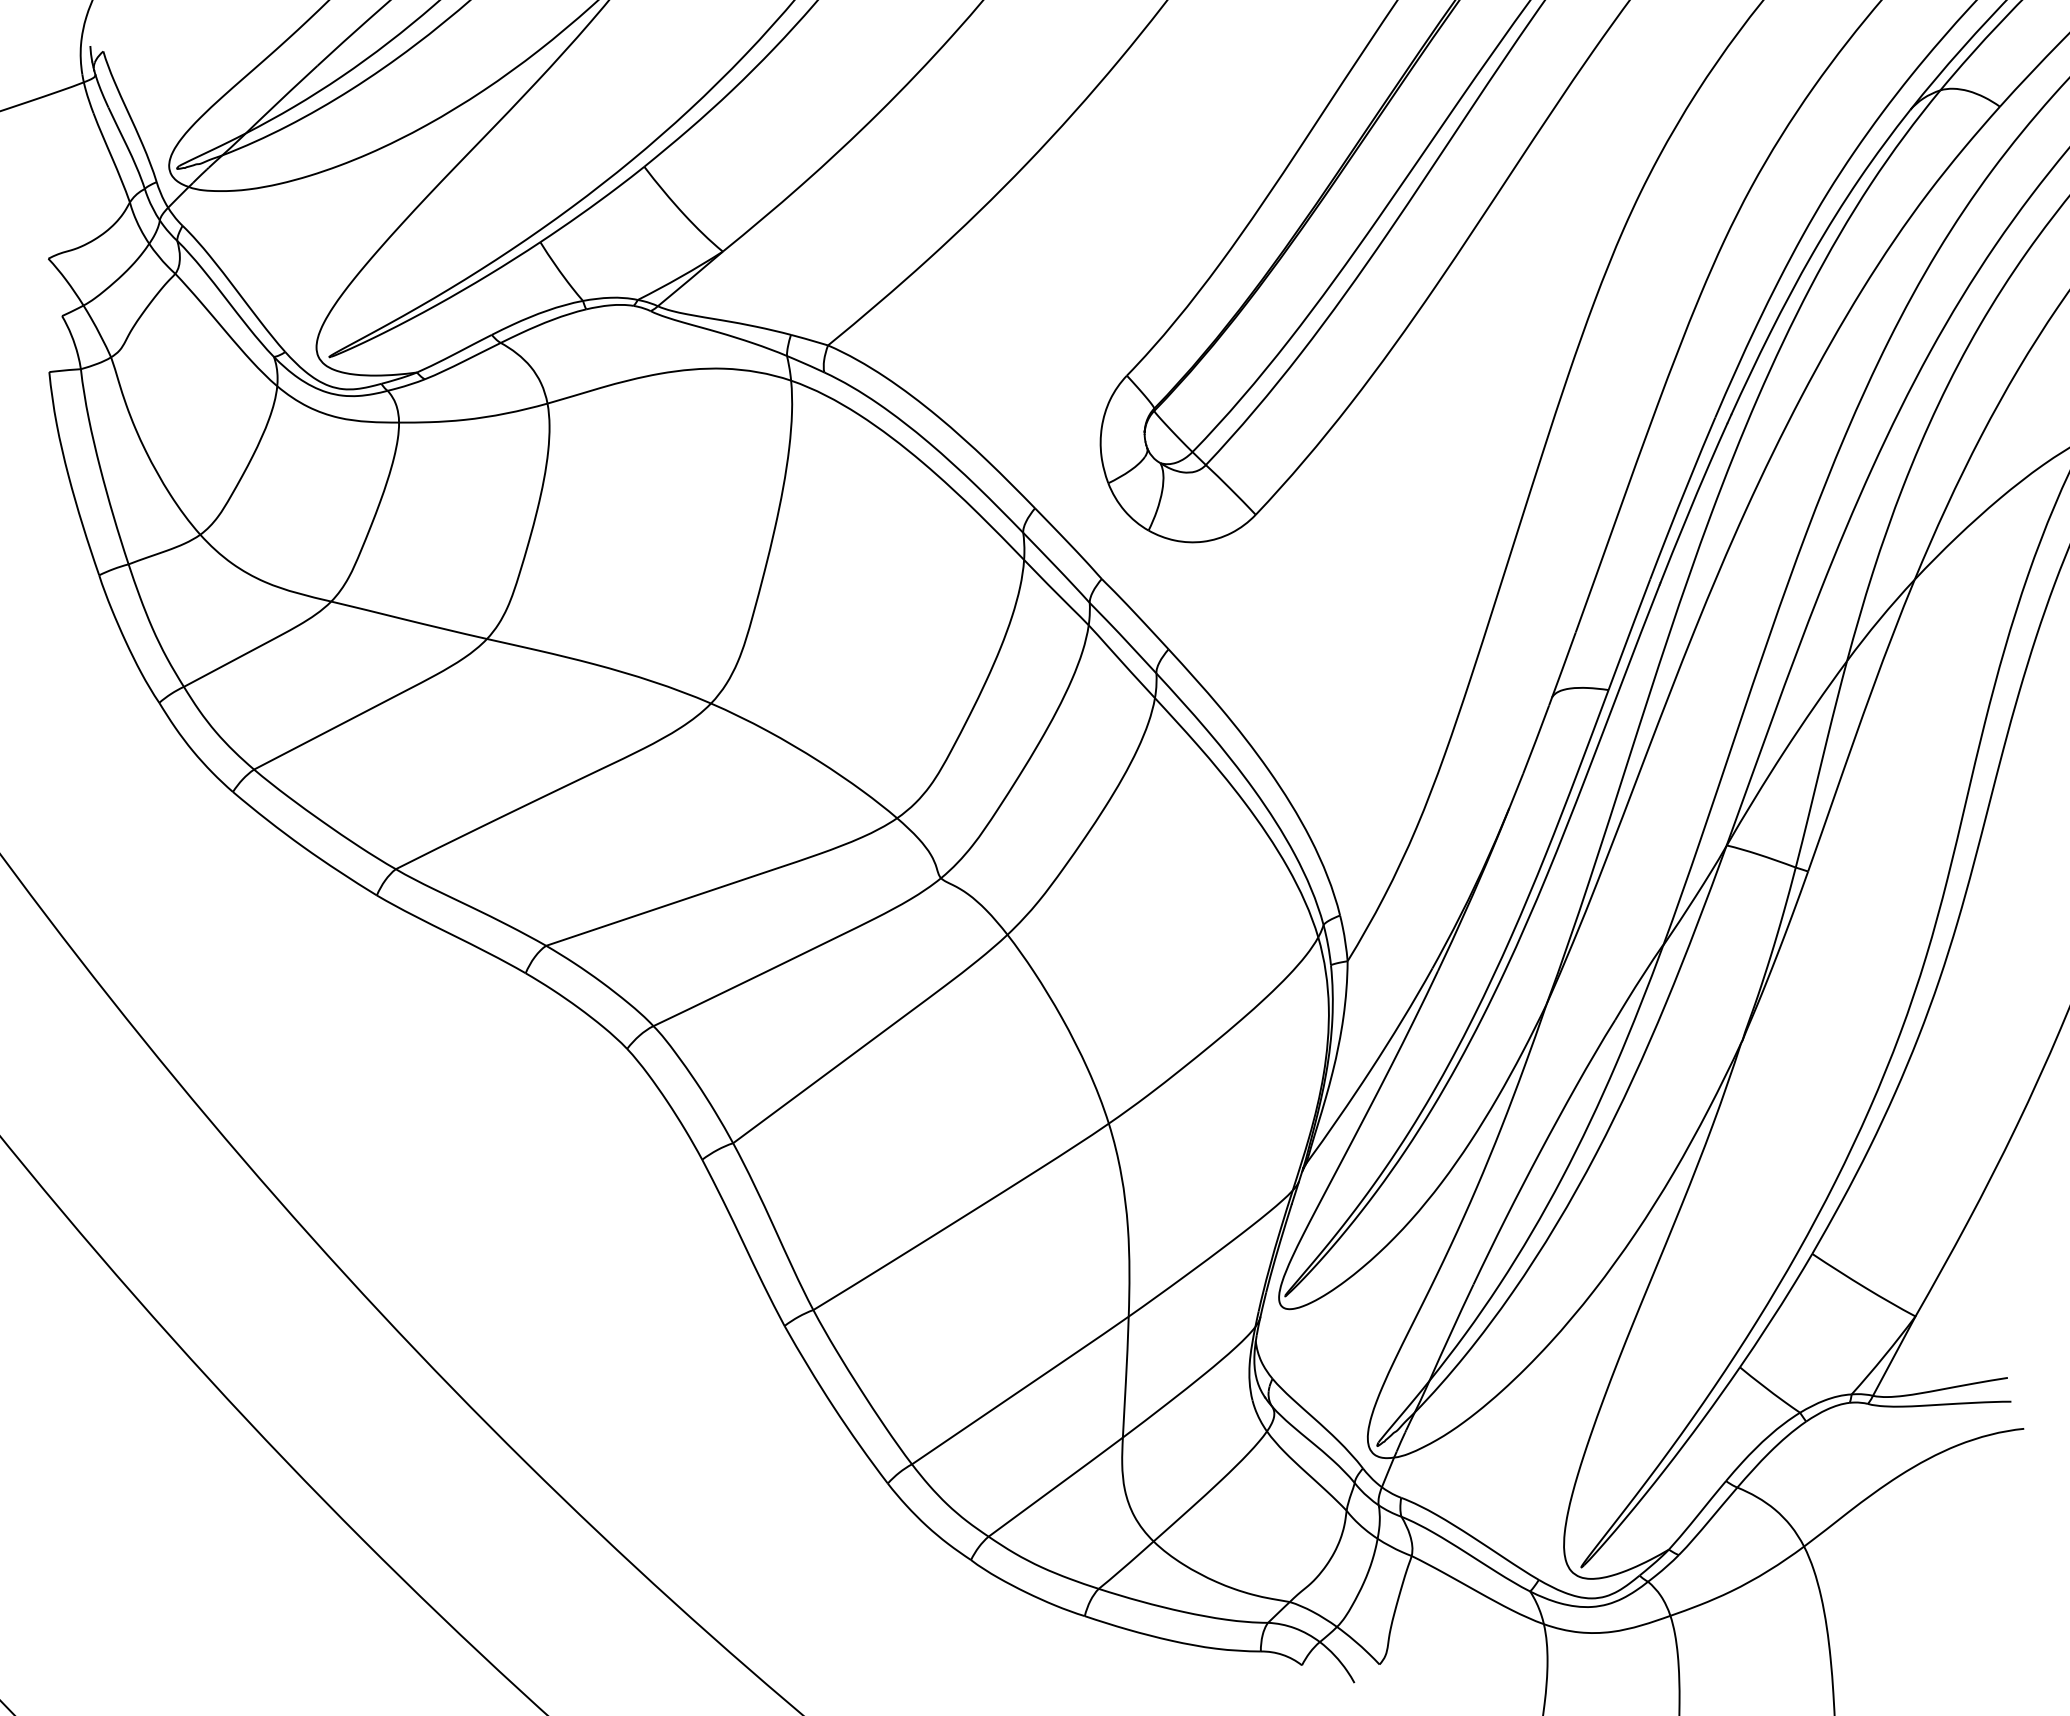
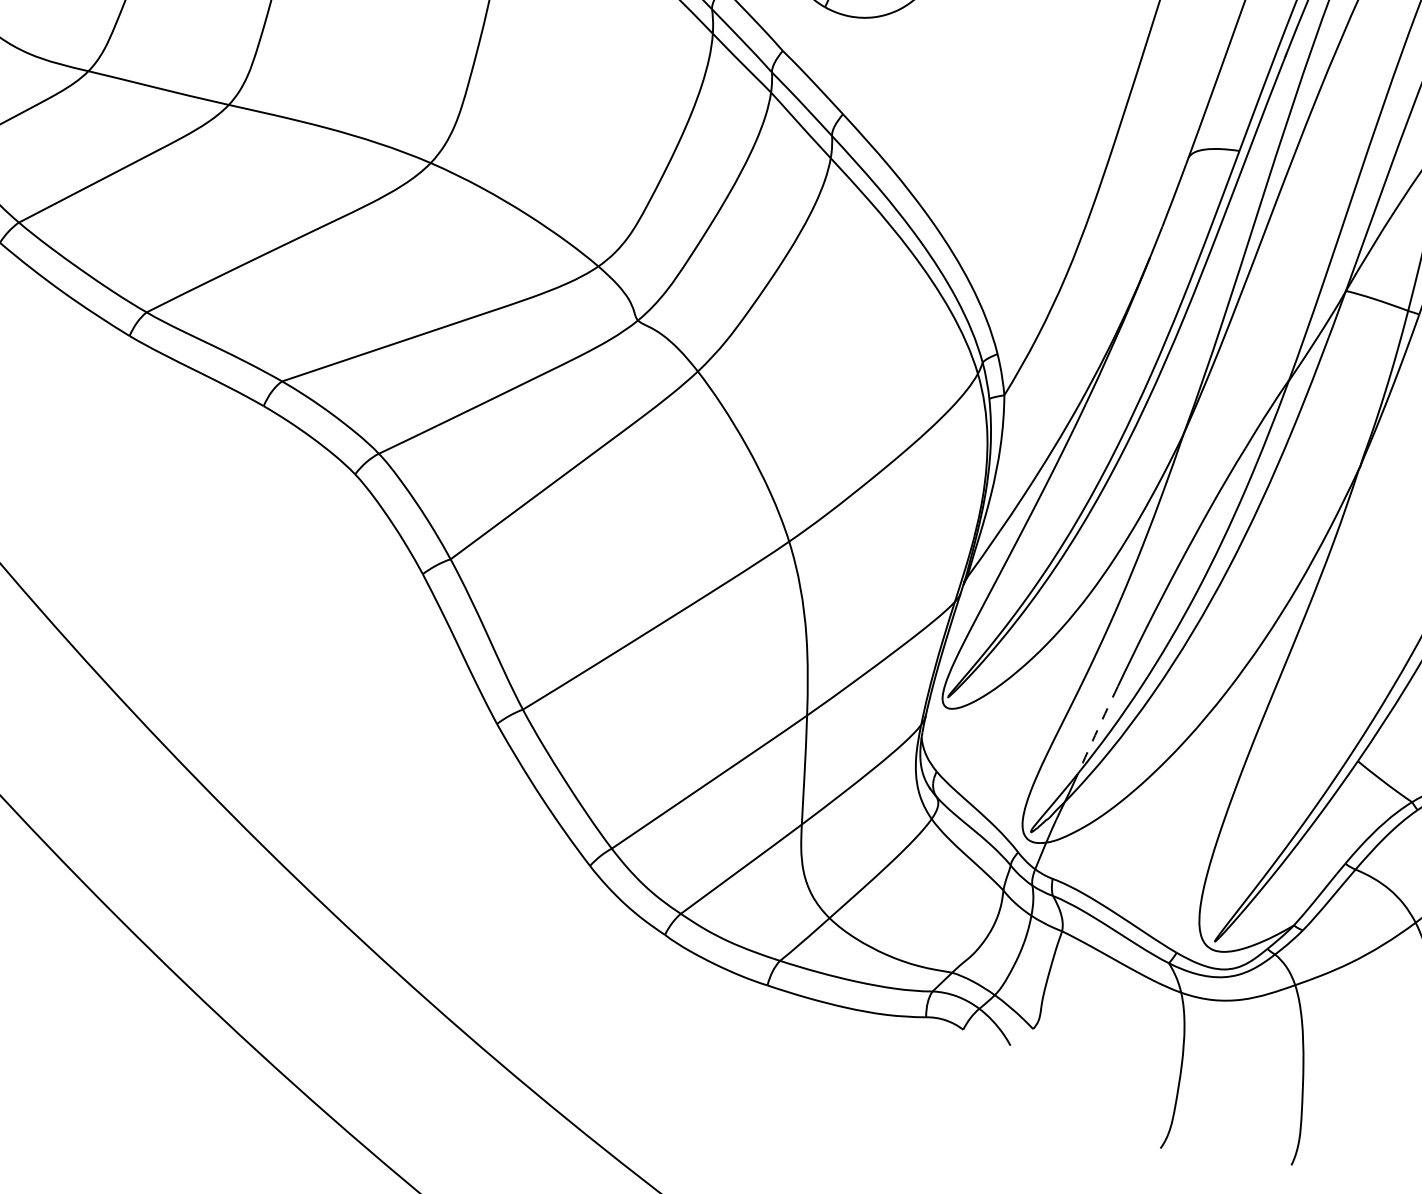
arc: (1451, 1332) -> (1097, 729), solid -> dashed

